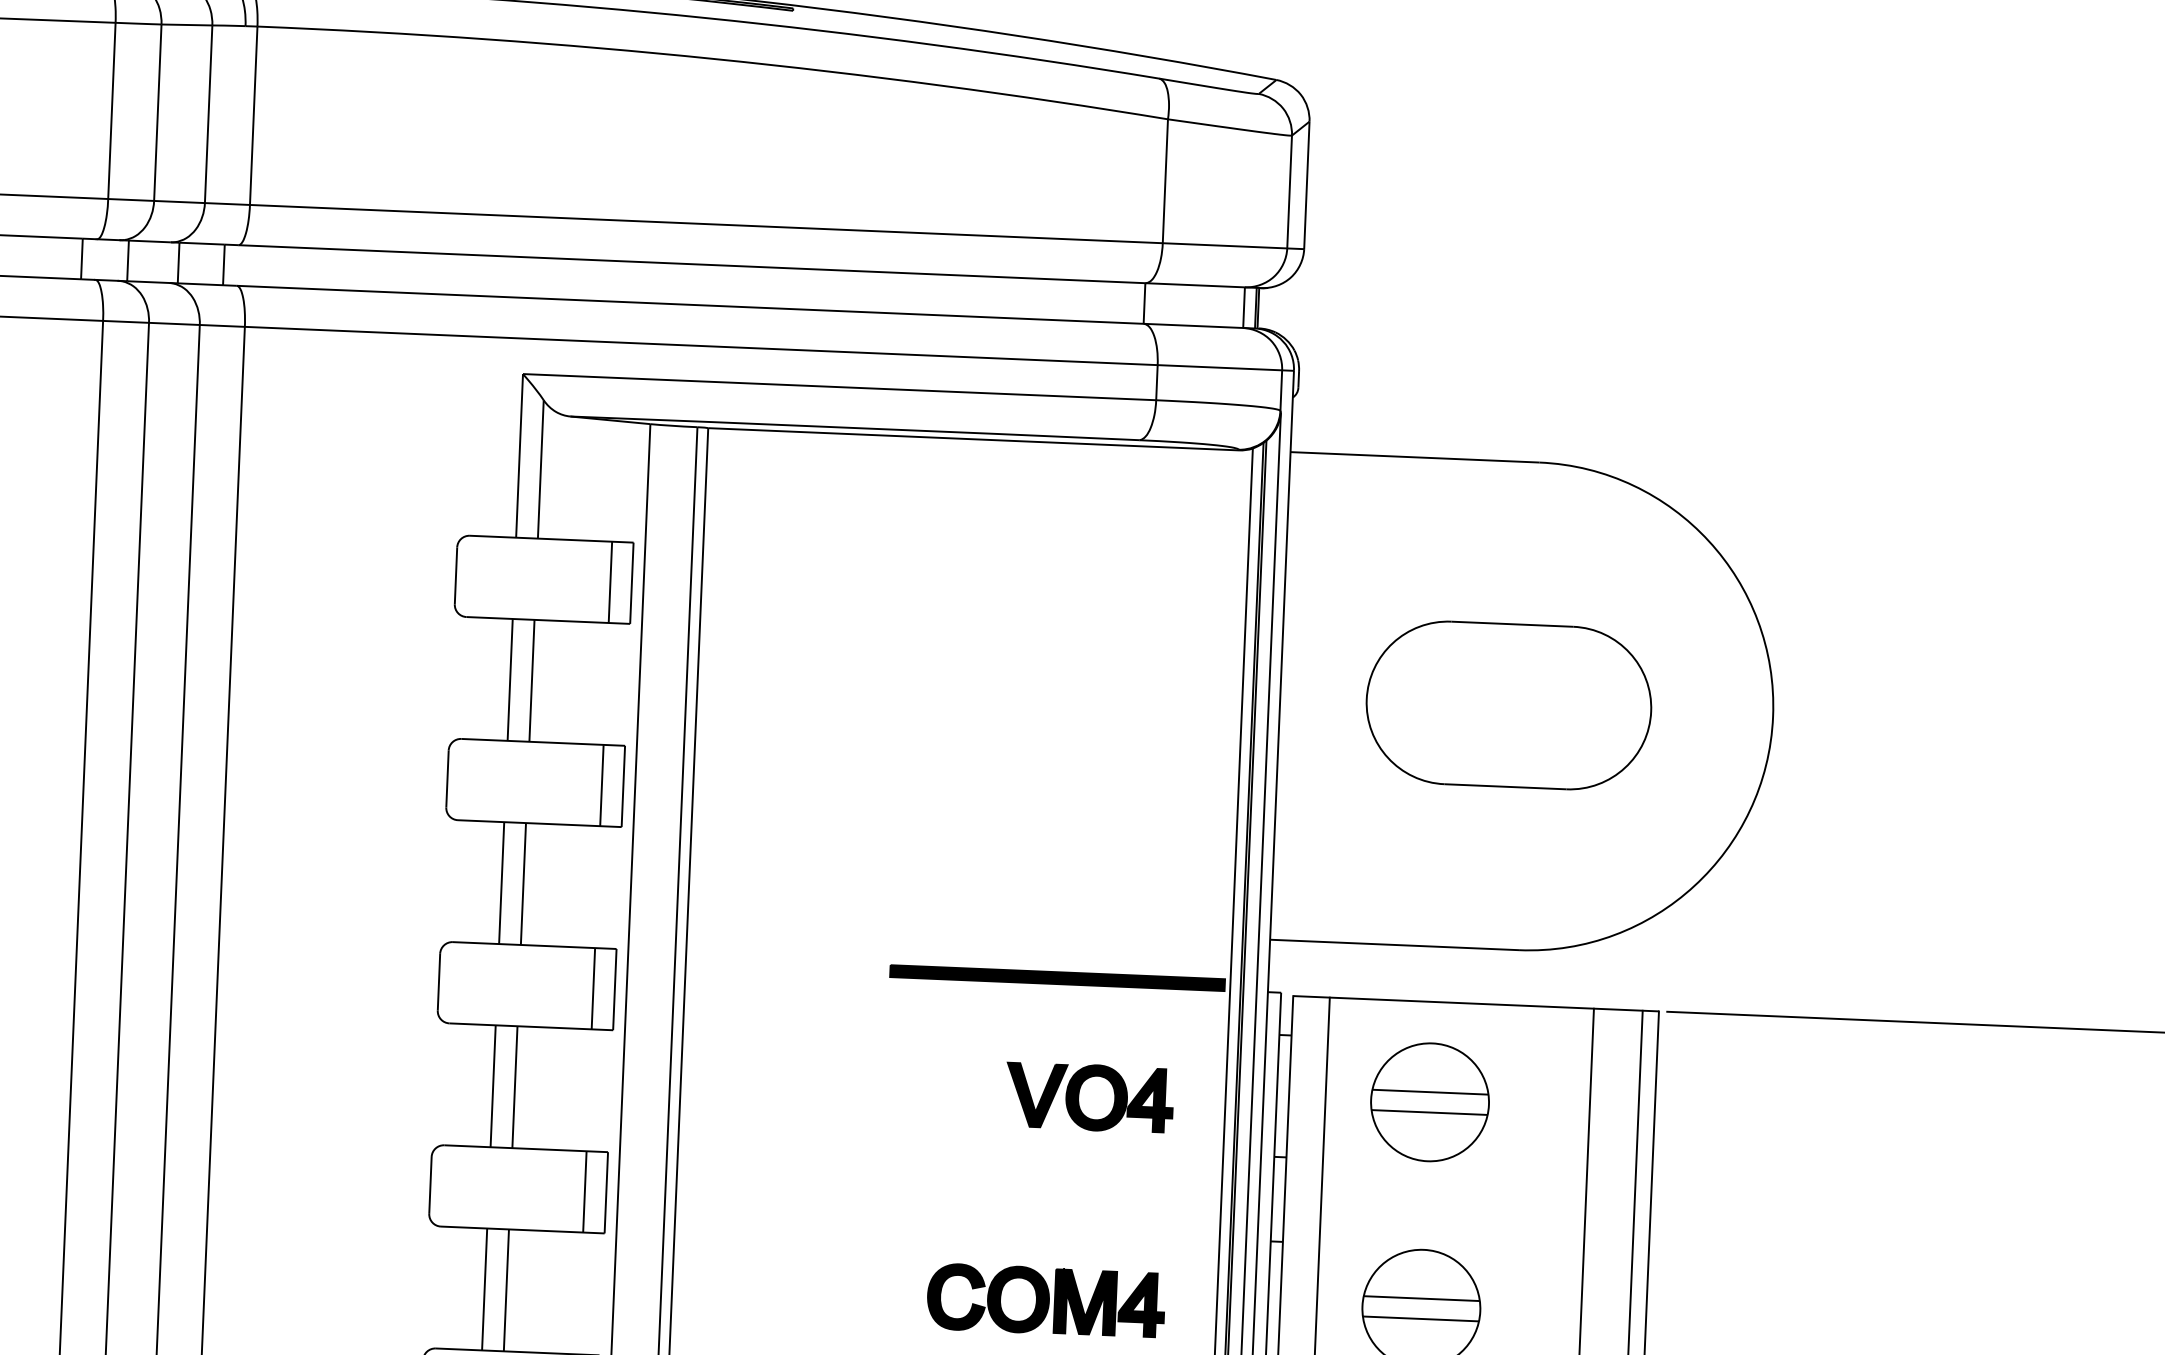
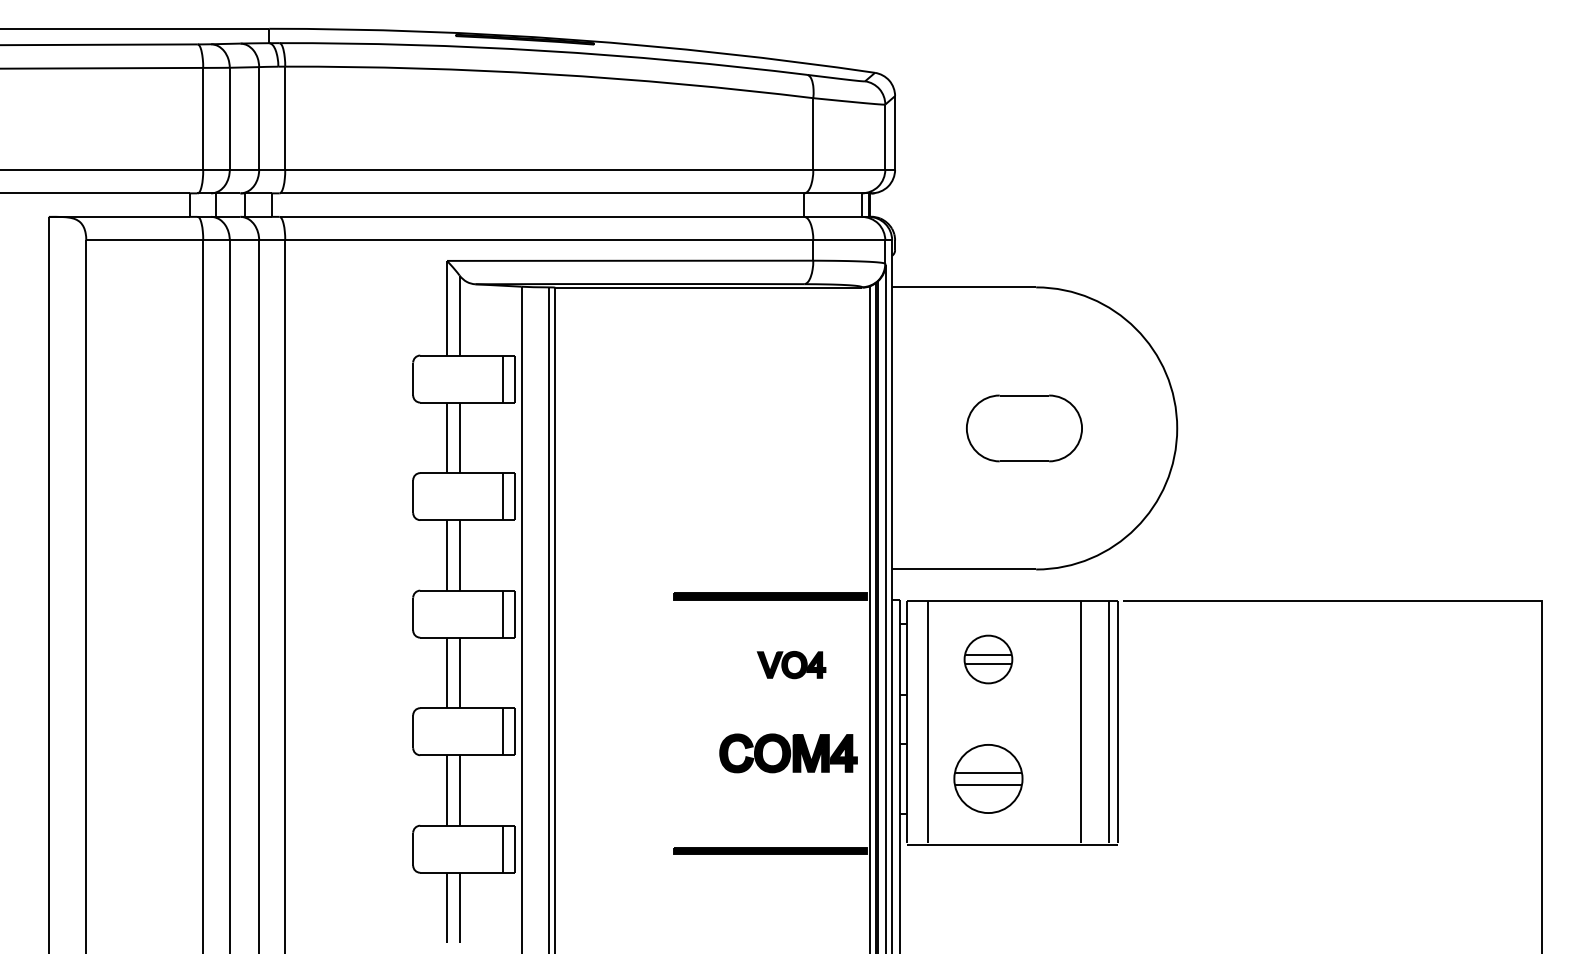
part: (1509, 705) -> (1024, 428), size x0.7
part: (1089, 1096) -> (791, 664), size x0.7
part: (1430, 1102) -> (988, 659), size x0.7
part: (1046, 1300) -> (788, 753), moved

